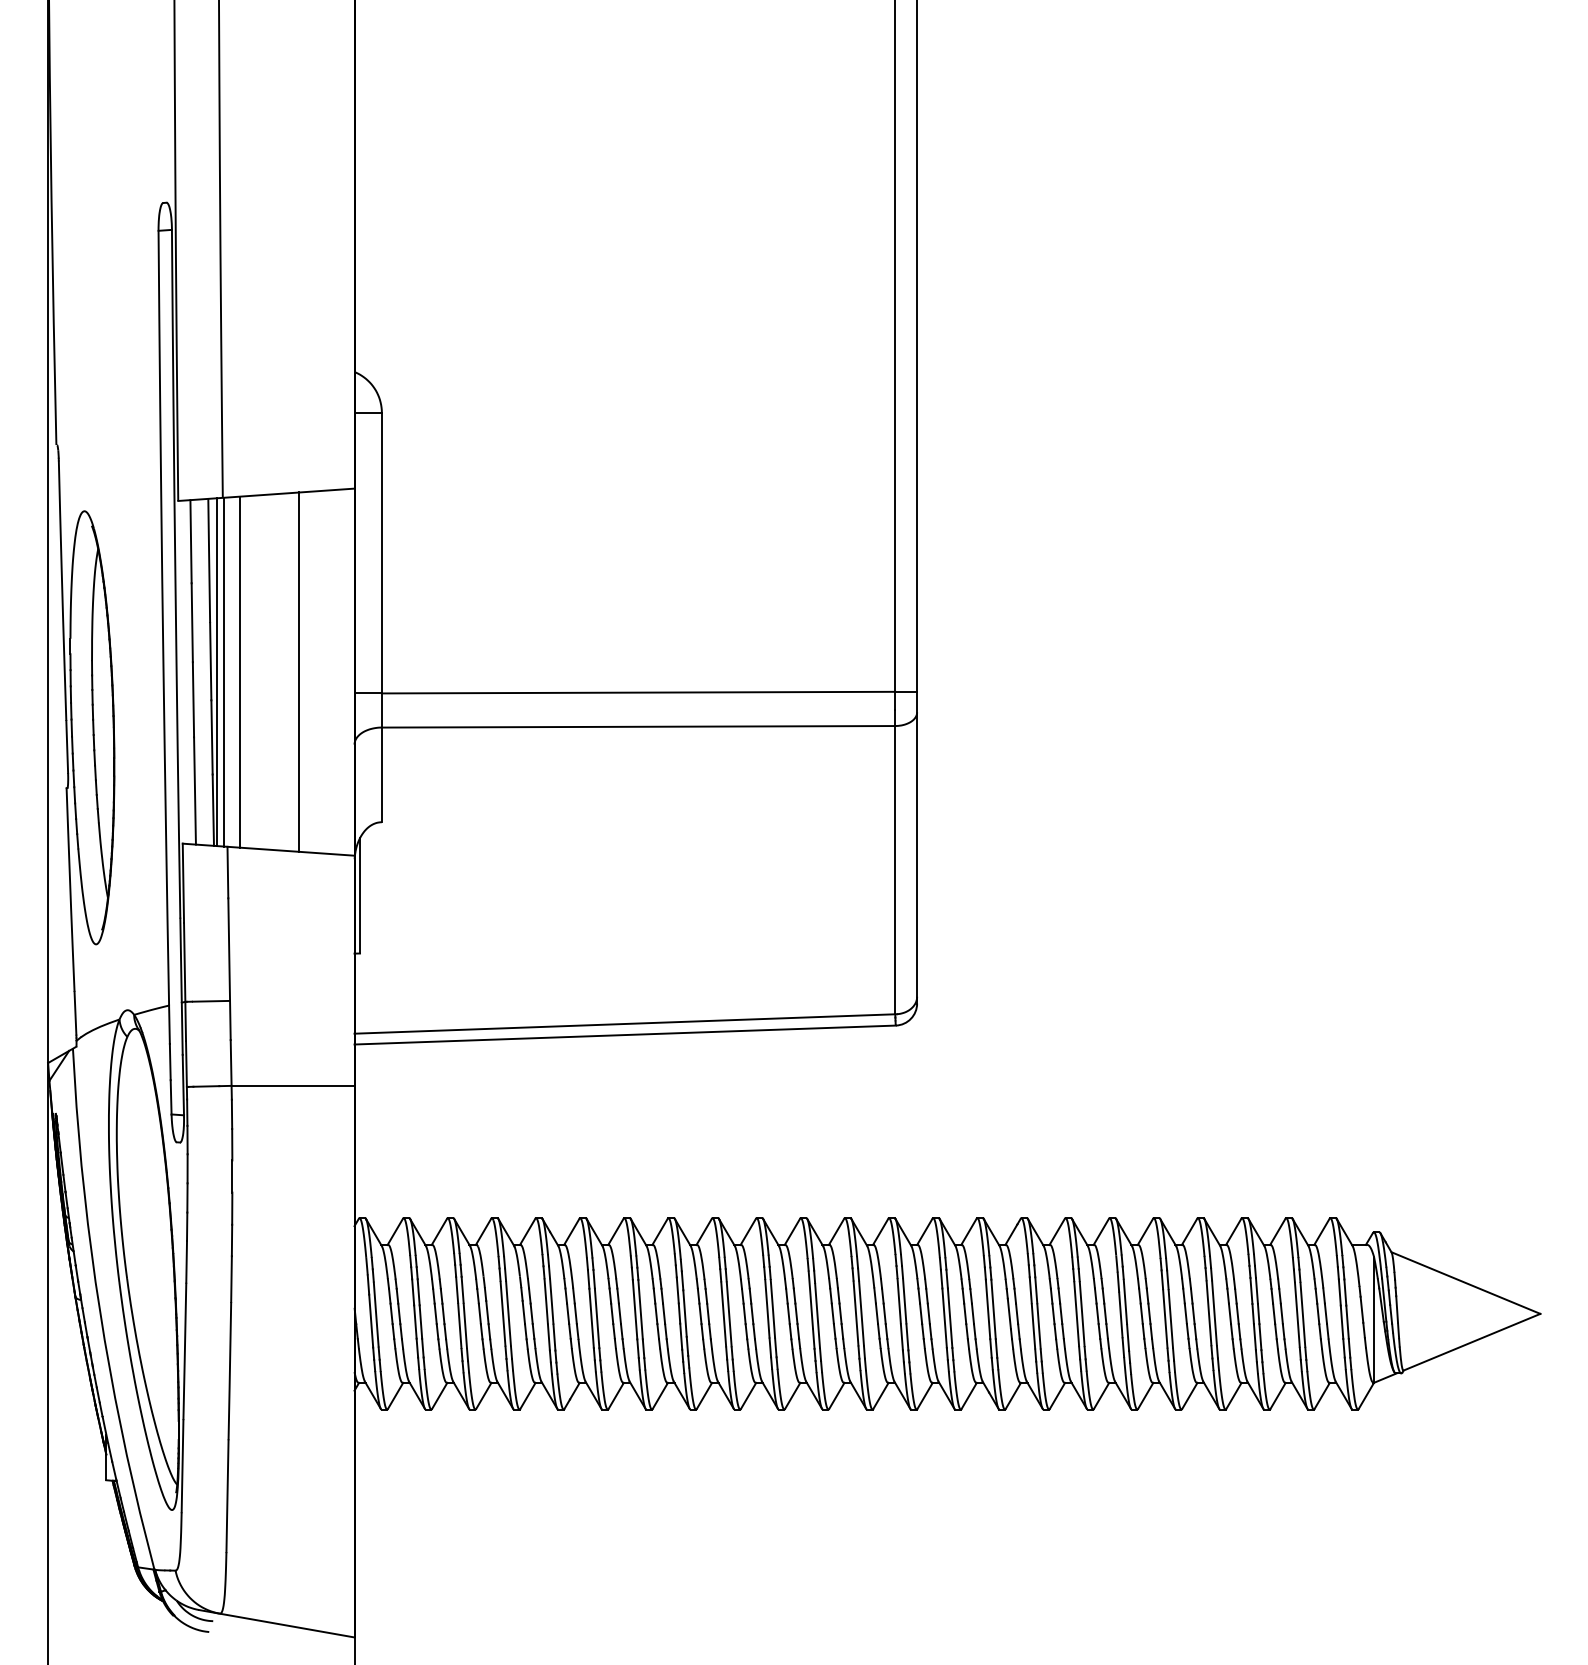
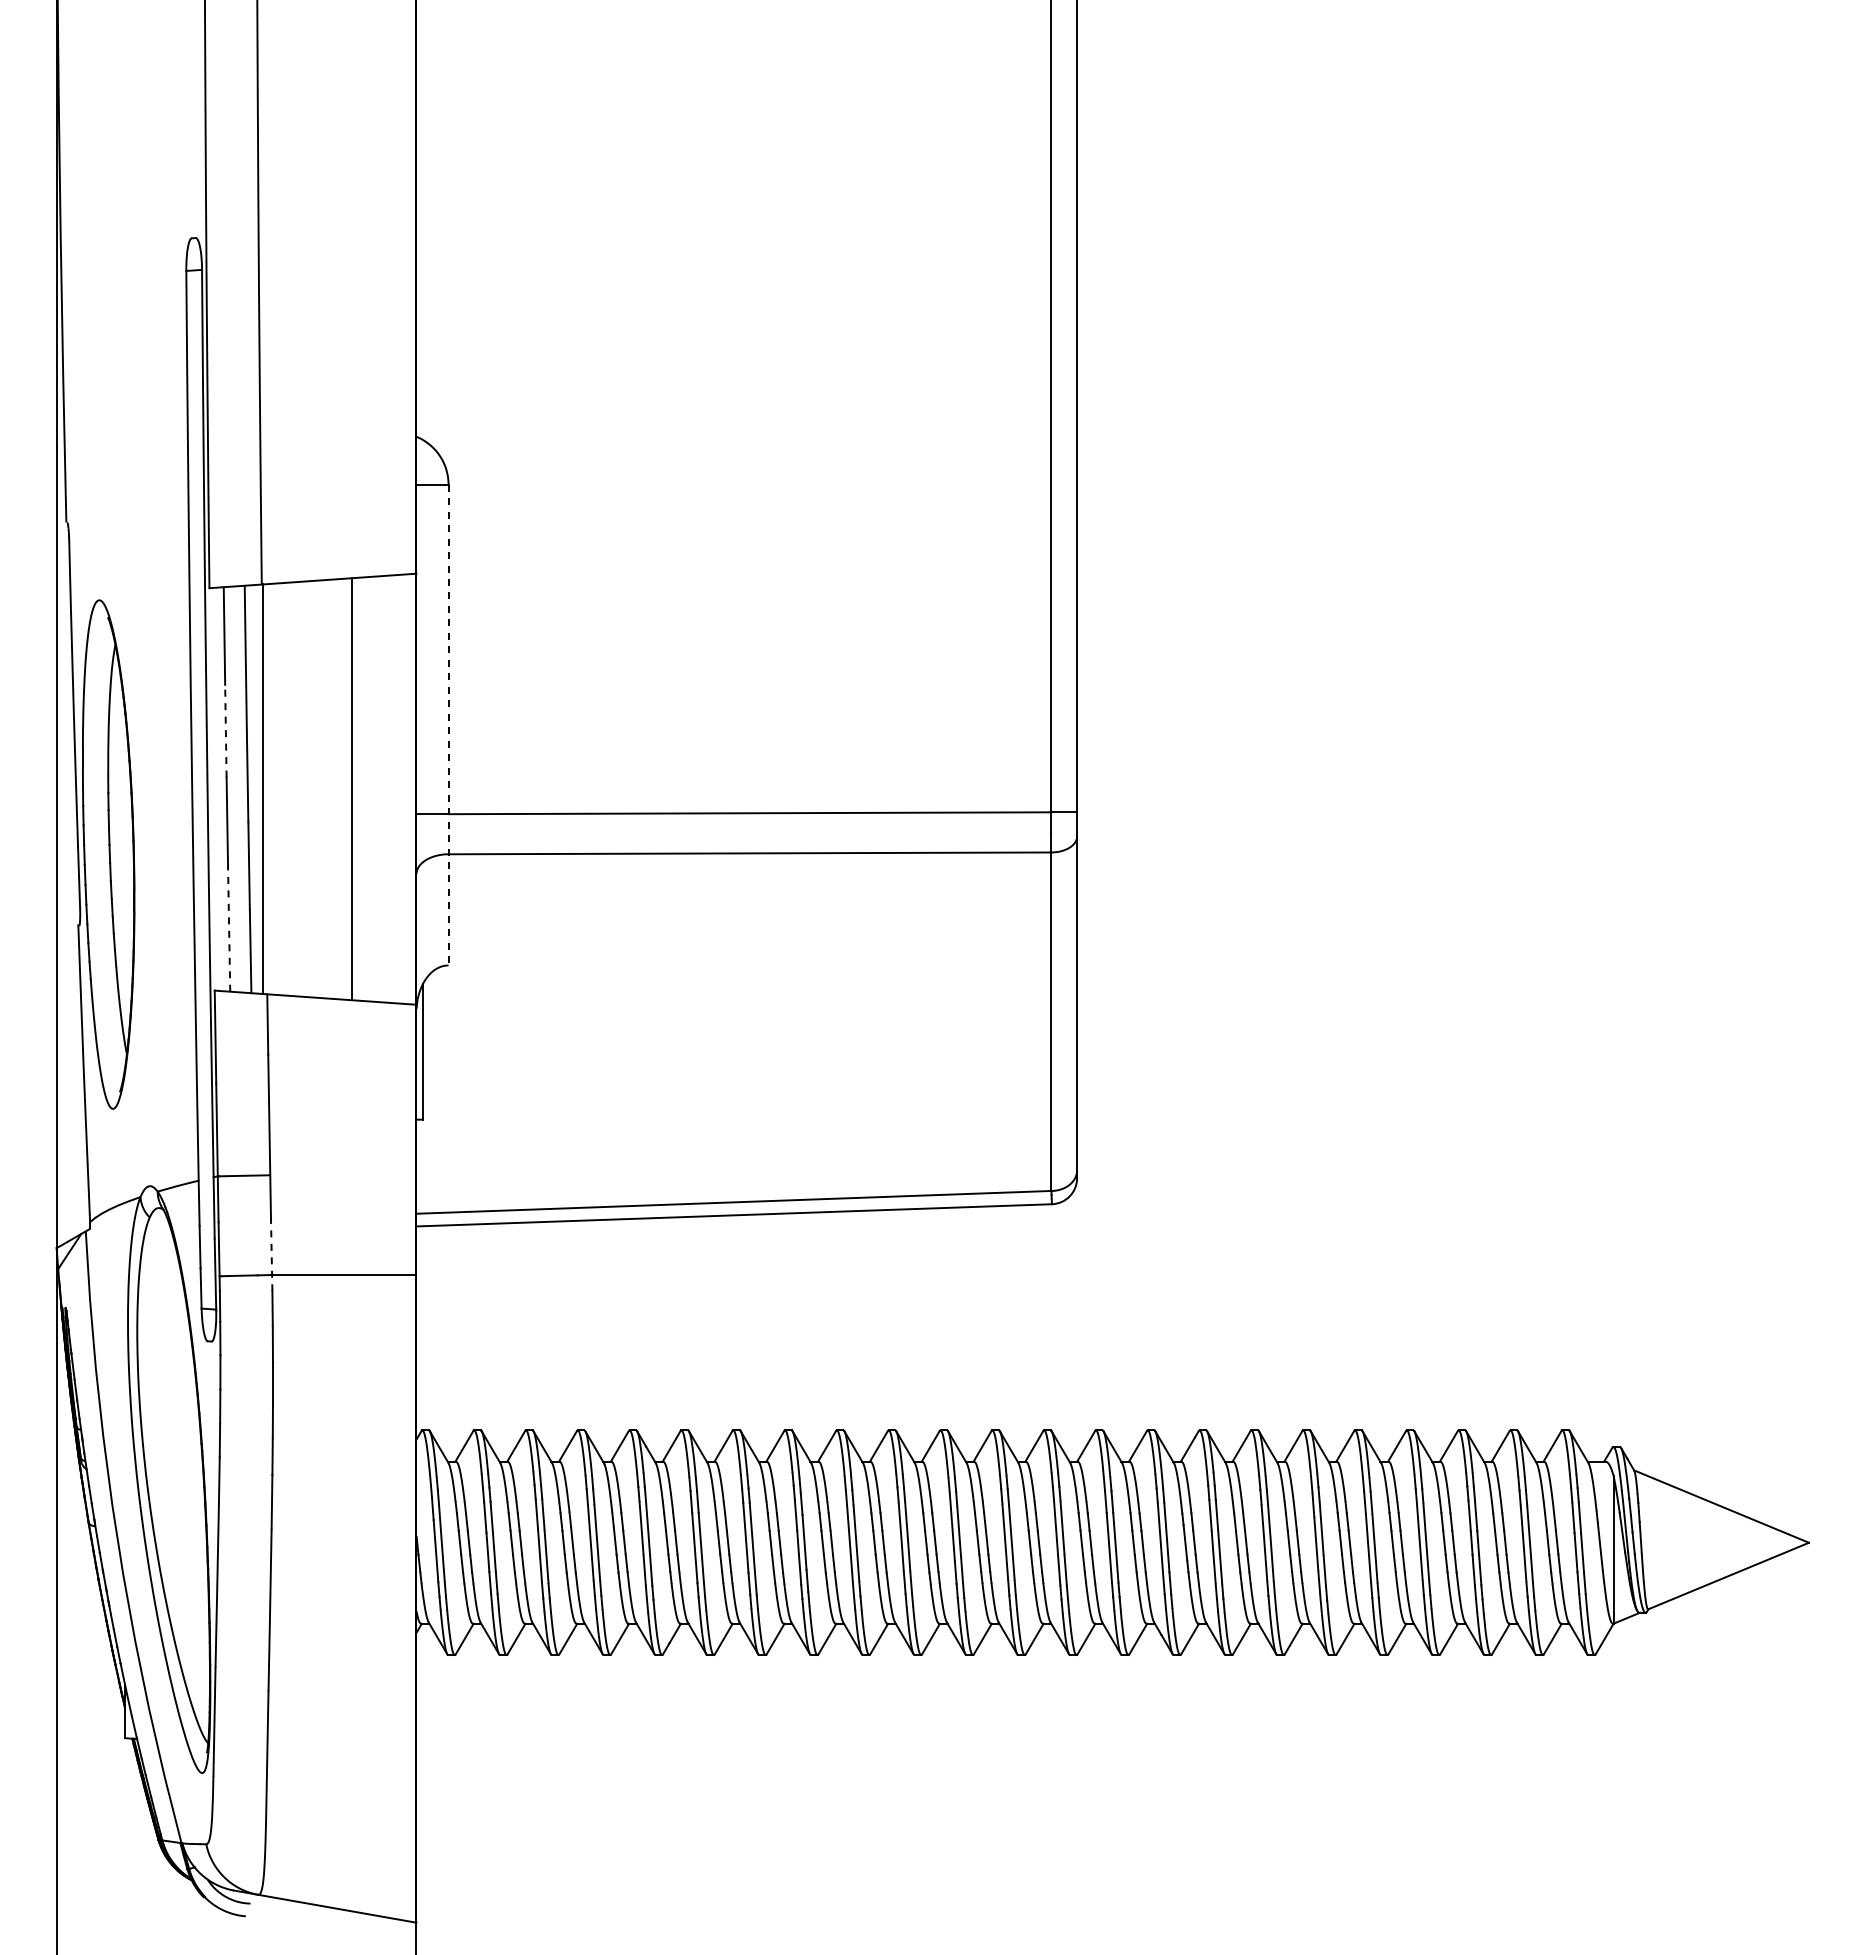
line: (381, 617) -> (448, 725), solid -> dashed
line: (191, 622) -> (225, 730), solid -> dashed
line: (216, 672) -> (254, 789), removed
line: (239, 672) -> (281, 789), removed
line: (195, 790) -> (229, 928), solid -> dashed
line: (231, 1069) -> (271, 1255), solid -> dashed

